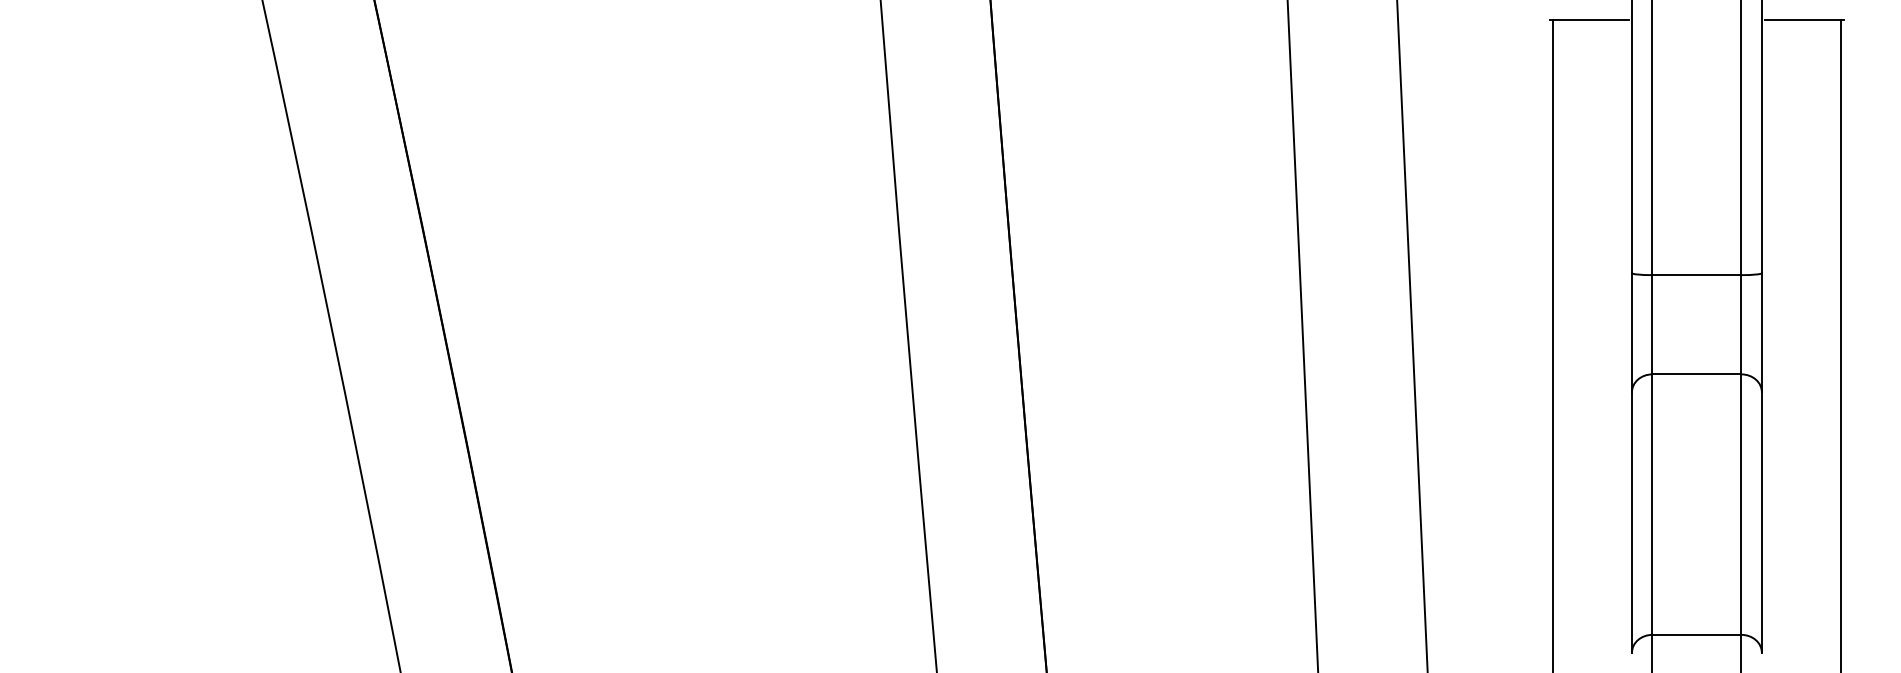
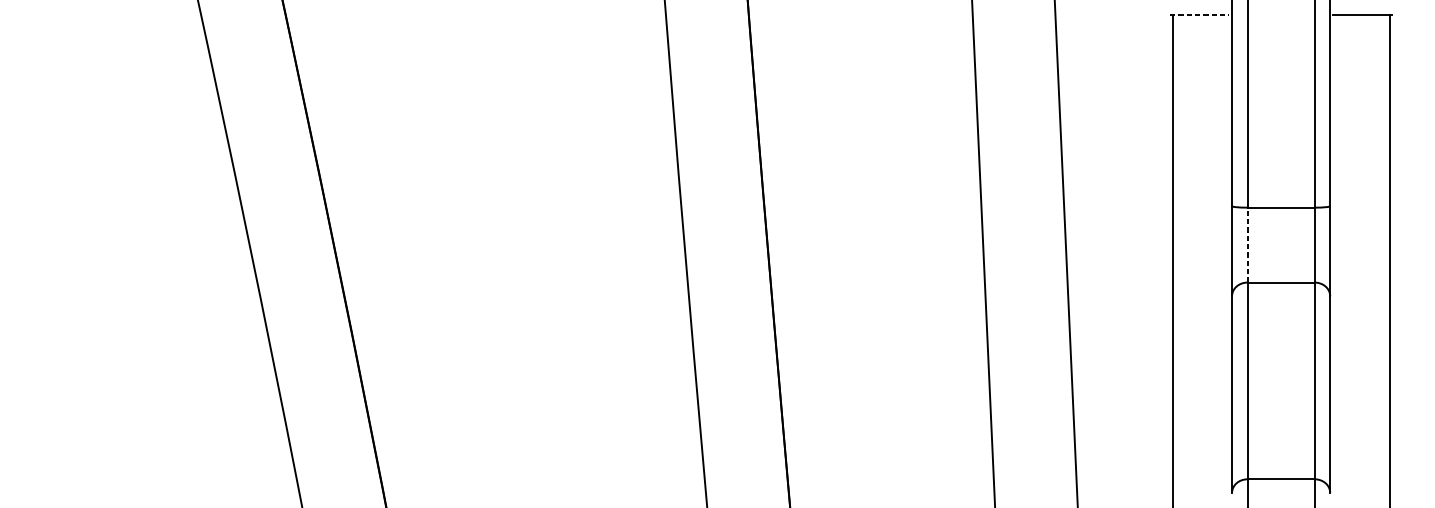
line: (1589, 20) -> (1200, 15), solid -> dashed
line: (1652, 324) -> (1247, 244), solid -> dashed

